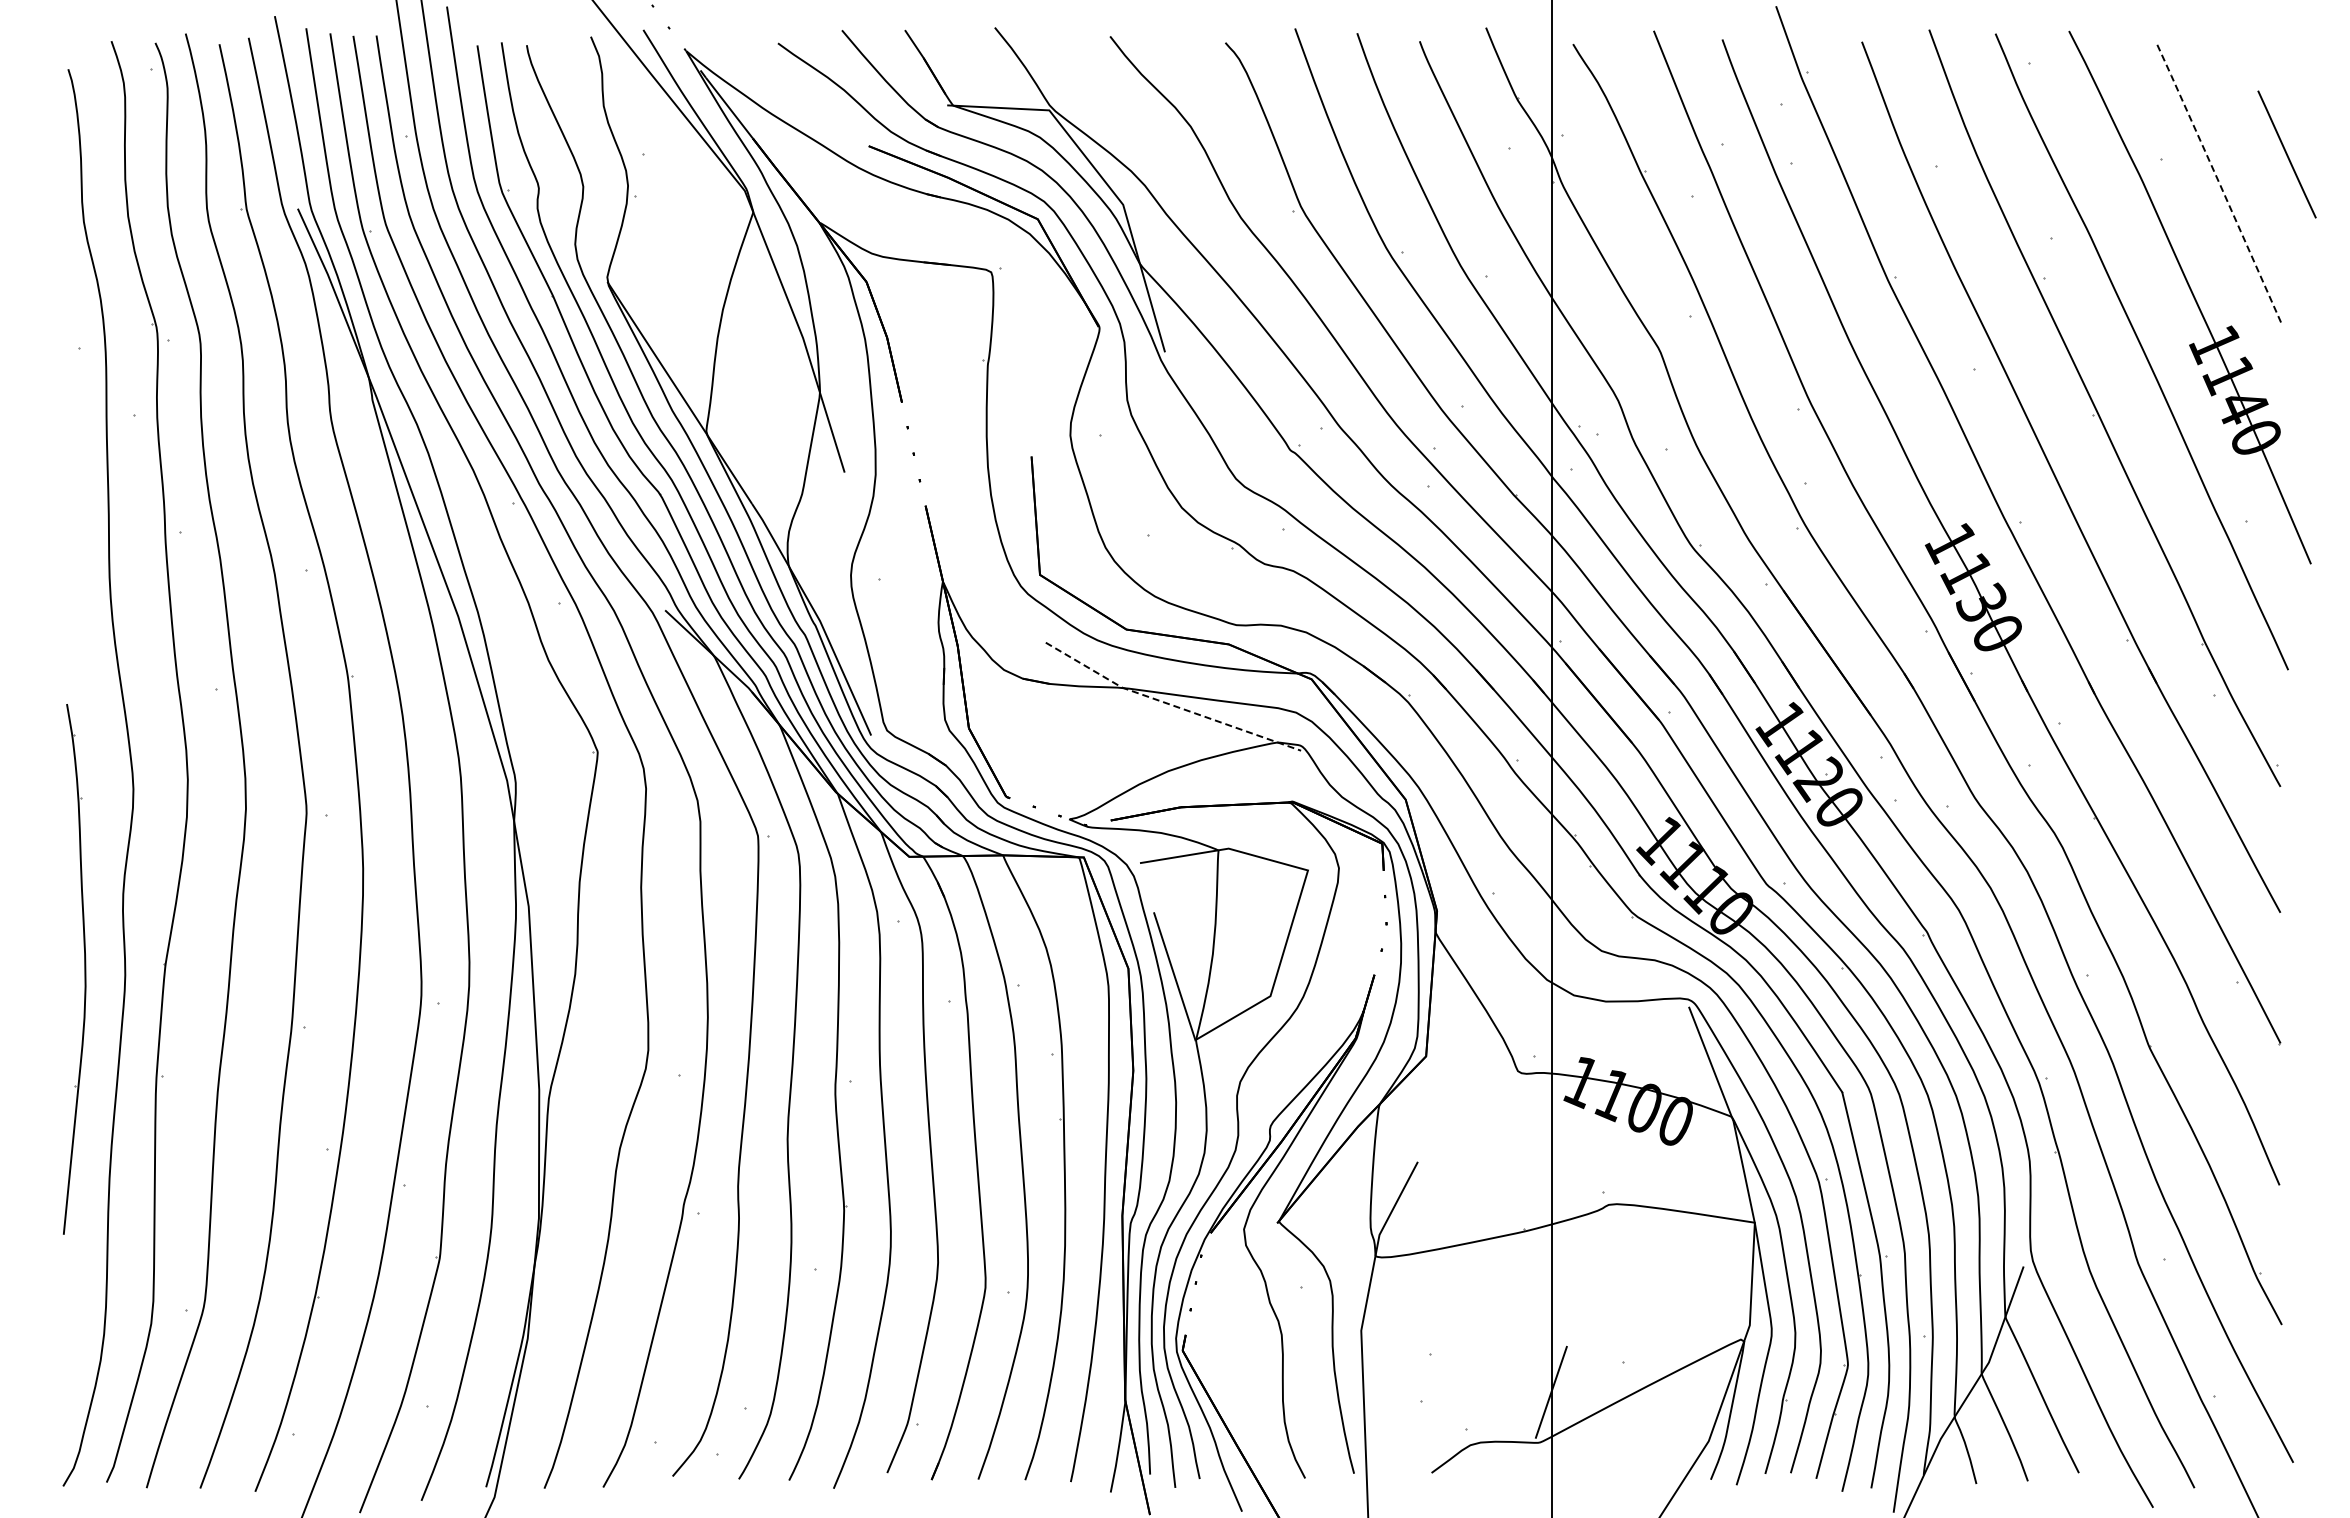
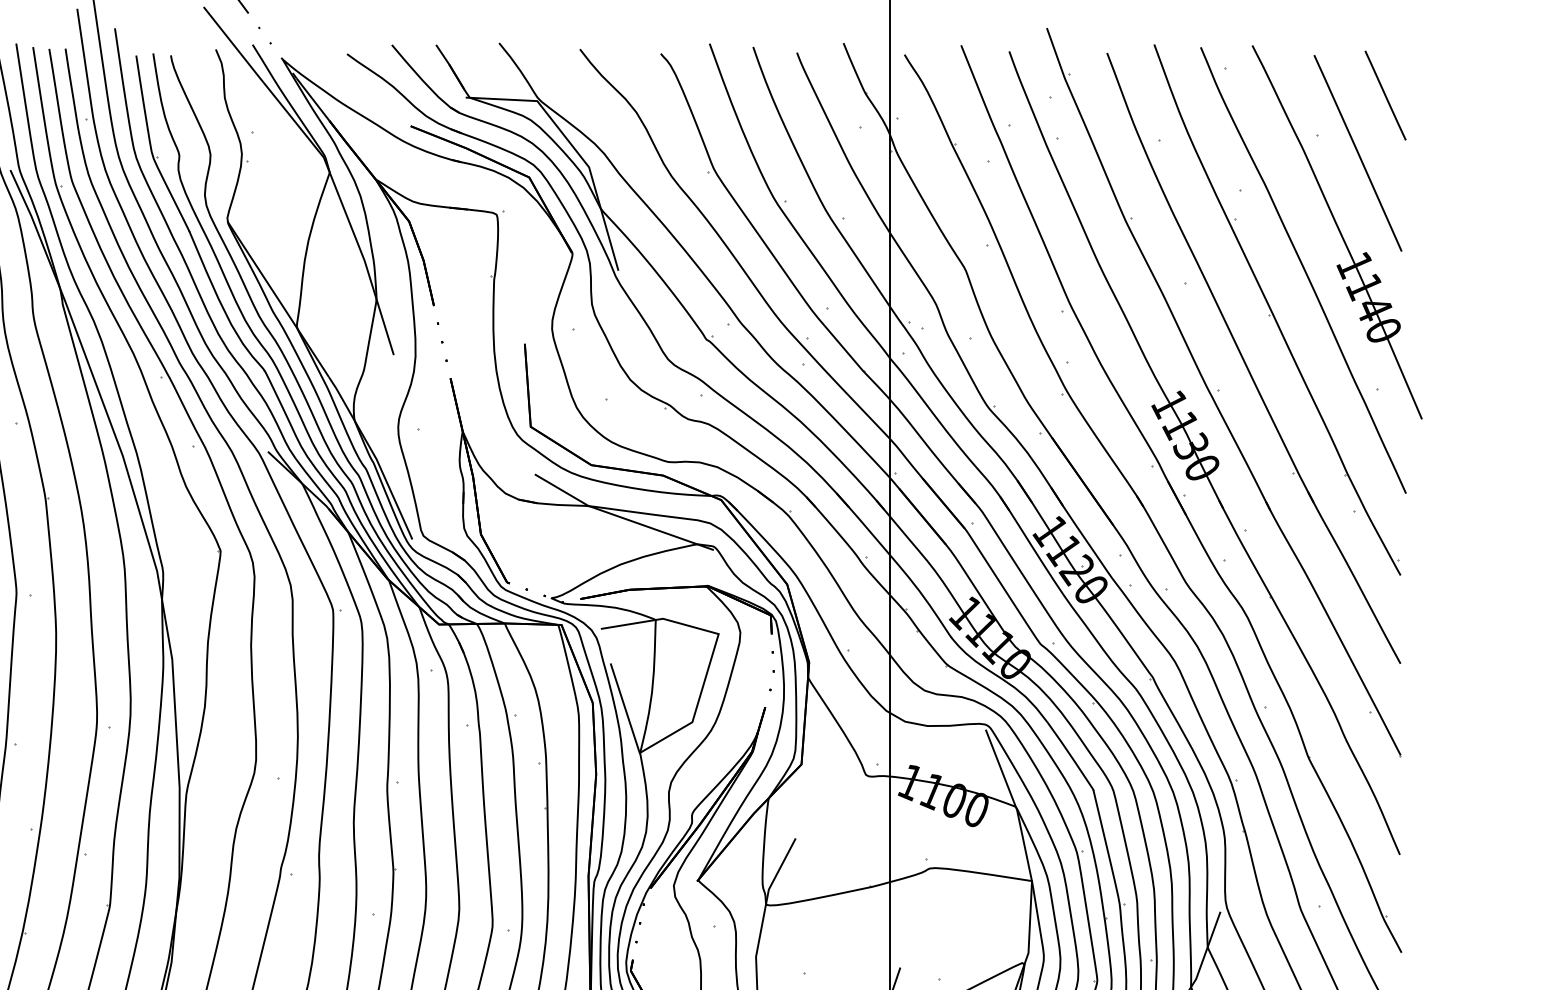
line: (2286, 154) -> (1385, 95), moved
line: (2219, 184) -> (1357, 153), dashed -> solid
line: (1169, 704) -> (621, 517), dashed -> solid

